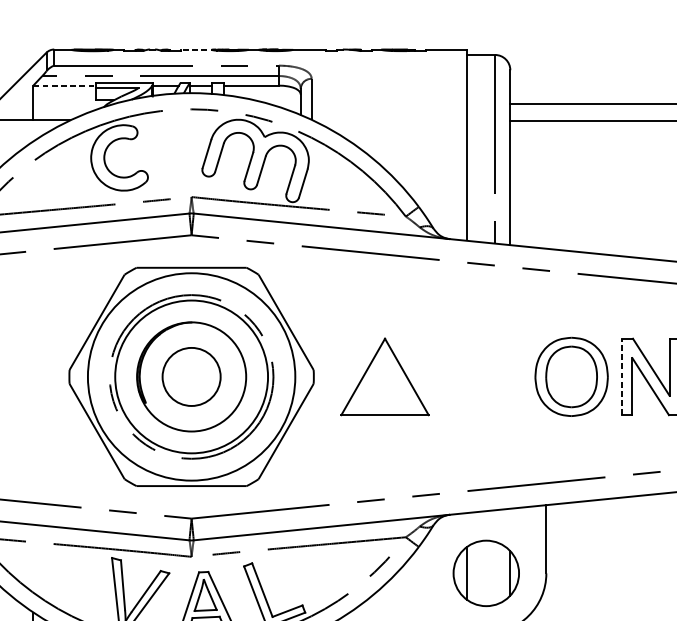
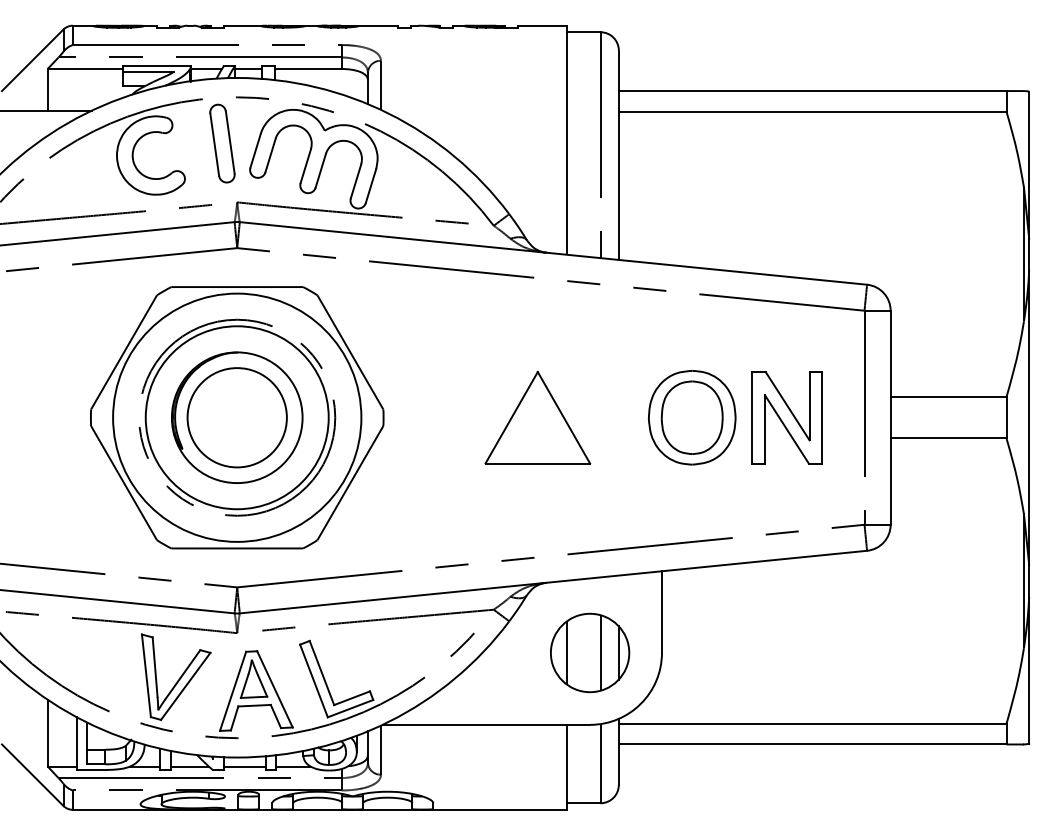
line: (198, 49) -> (245, 25), dashed -> solid
line: (64, 86) -> (85, 69), dashed -> solid
part: (179, 147) -> (222, 143), added
circle: (191, 376) -> (236, 417), size x1.43
part: (384, 376) -> (537, 417), moved
line: (621, 376) -> (752, 417), dashed -> solid
line: (495, 573) -> (600, 652), added

